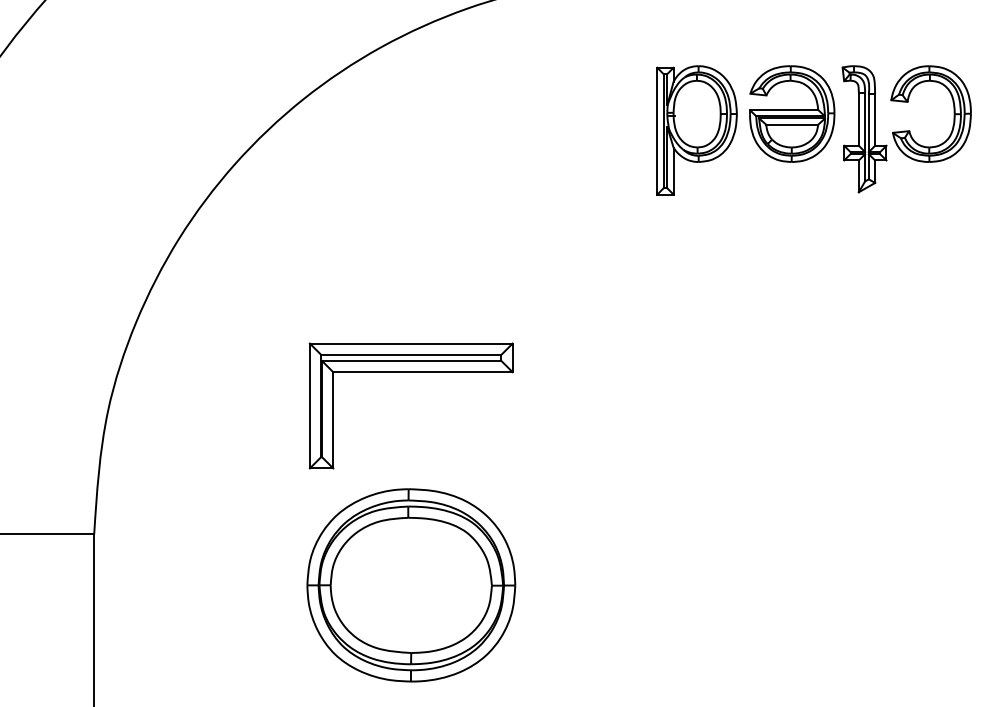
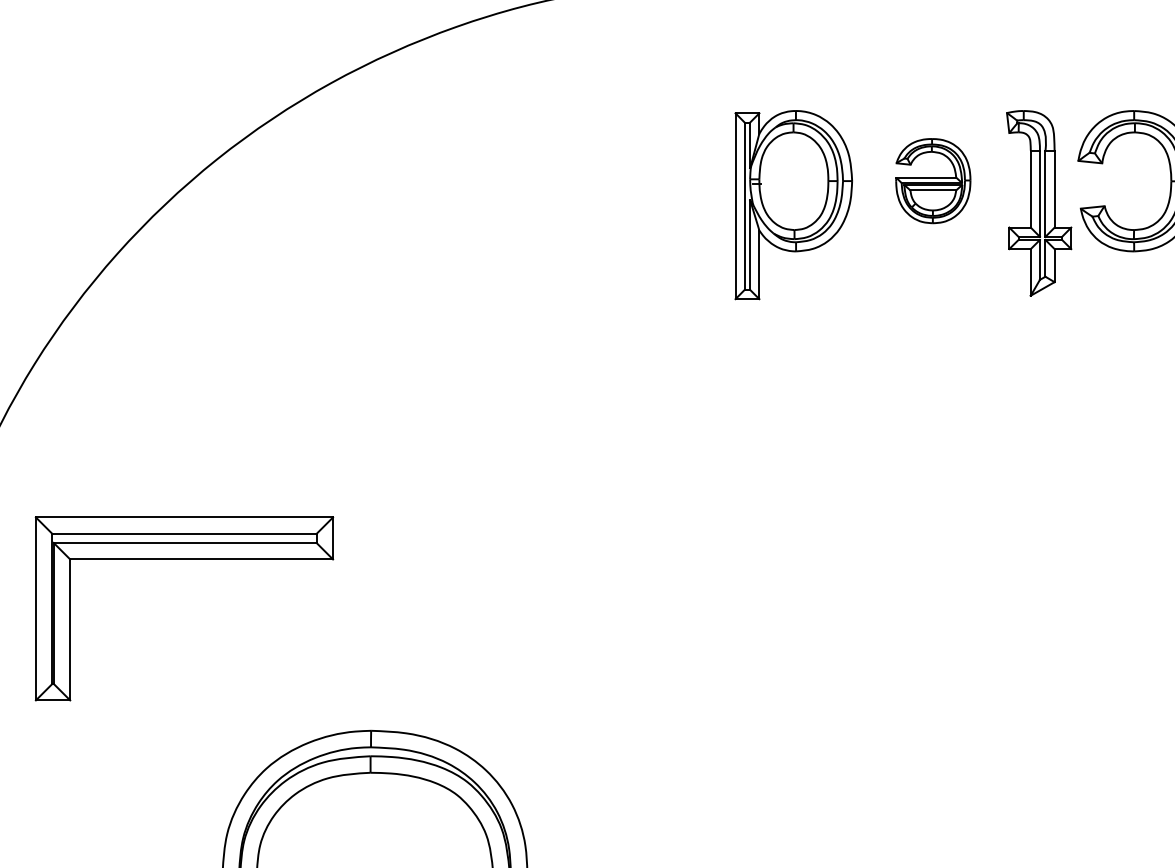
part: (792, 113) -> (933, 180), size x0.6
part: (410, 372) -> (183, 559), moved

